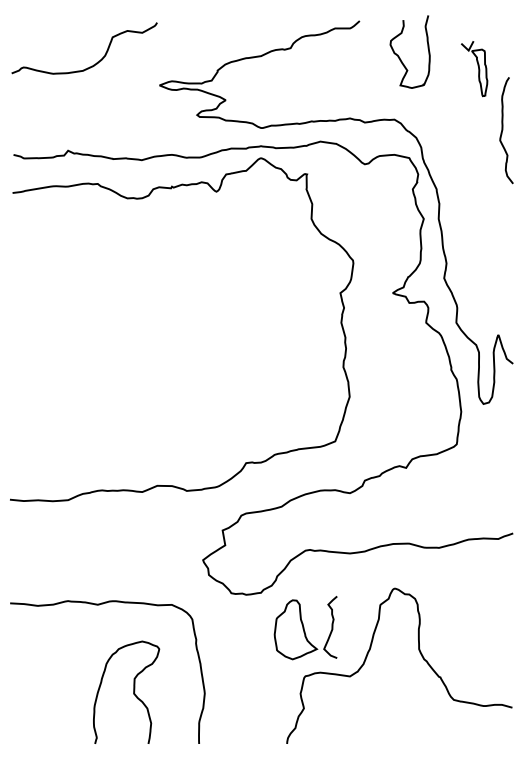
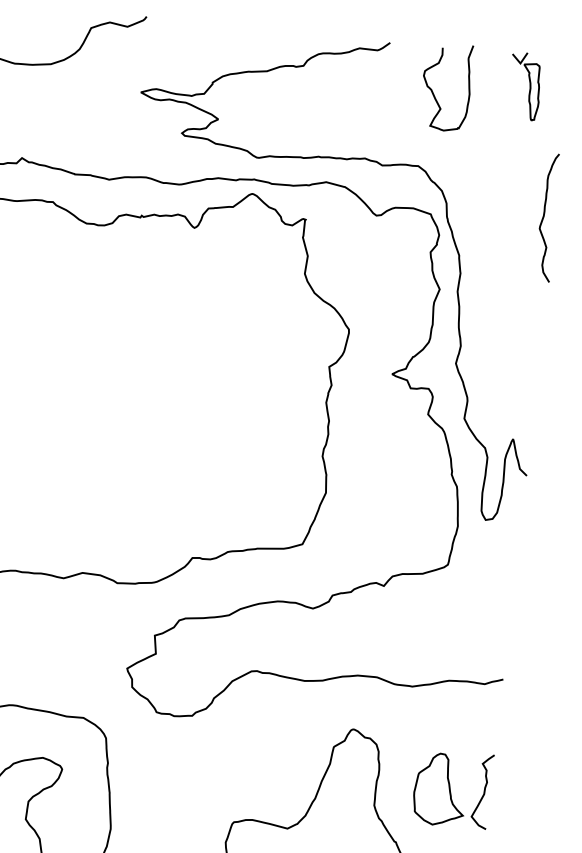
part: (474, 69) -> (524, 86), moved
curve: (503, 130) -> (545, 217), moved
part: (305, 628) -> (452, 789), moved

